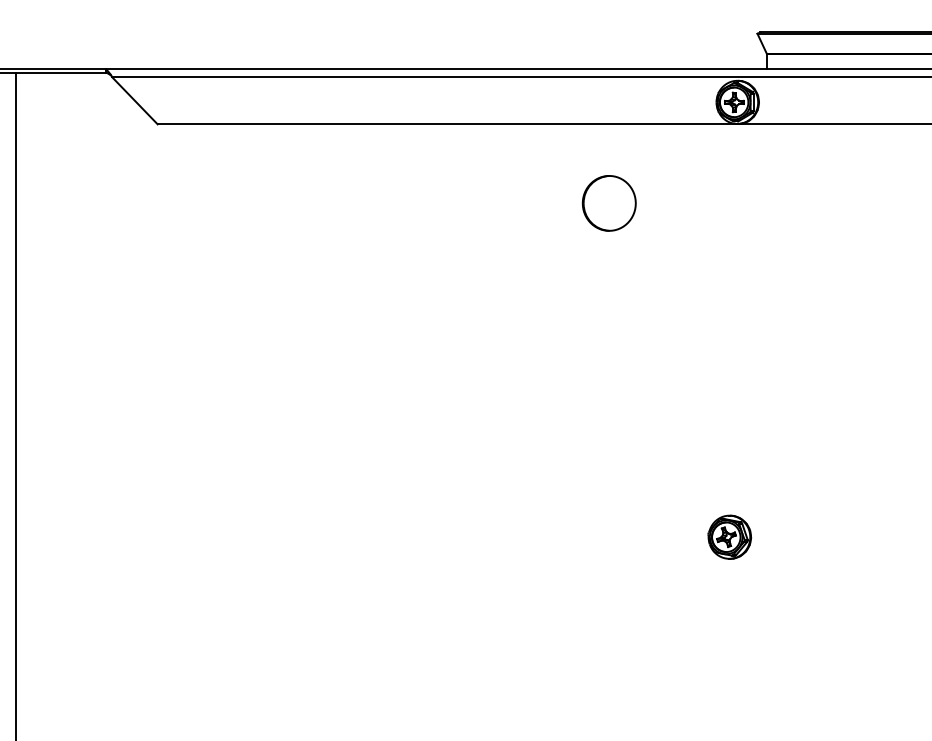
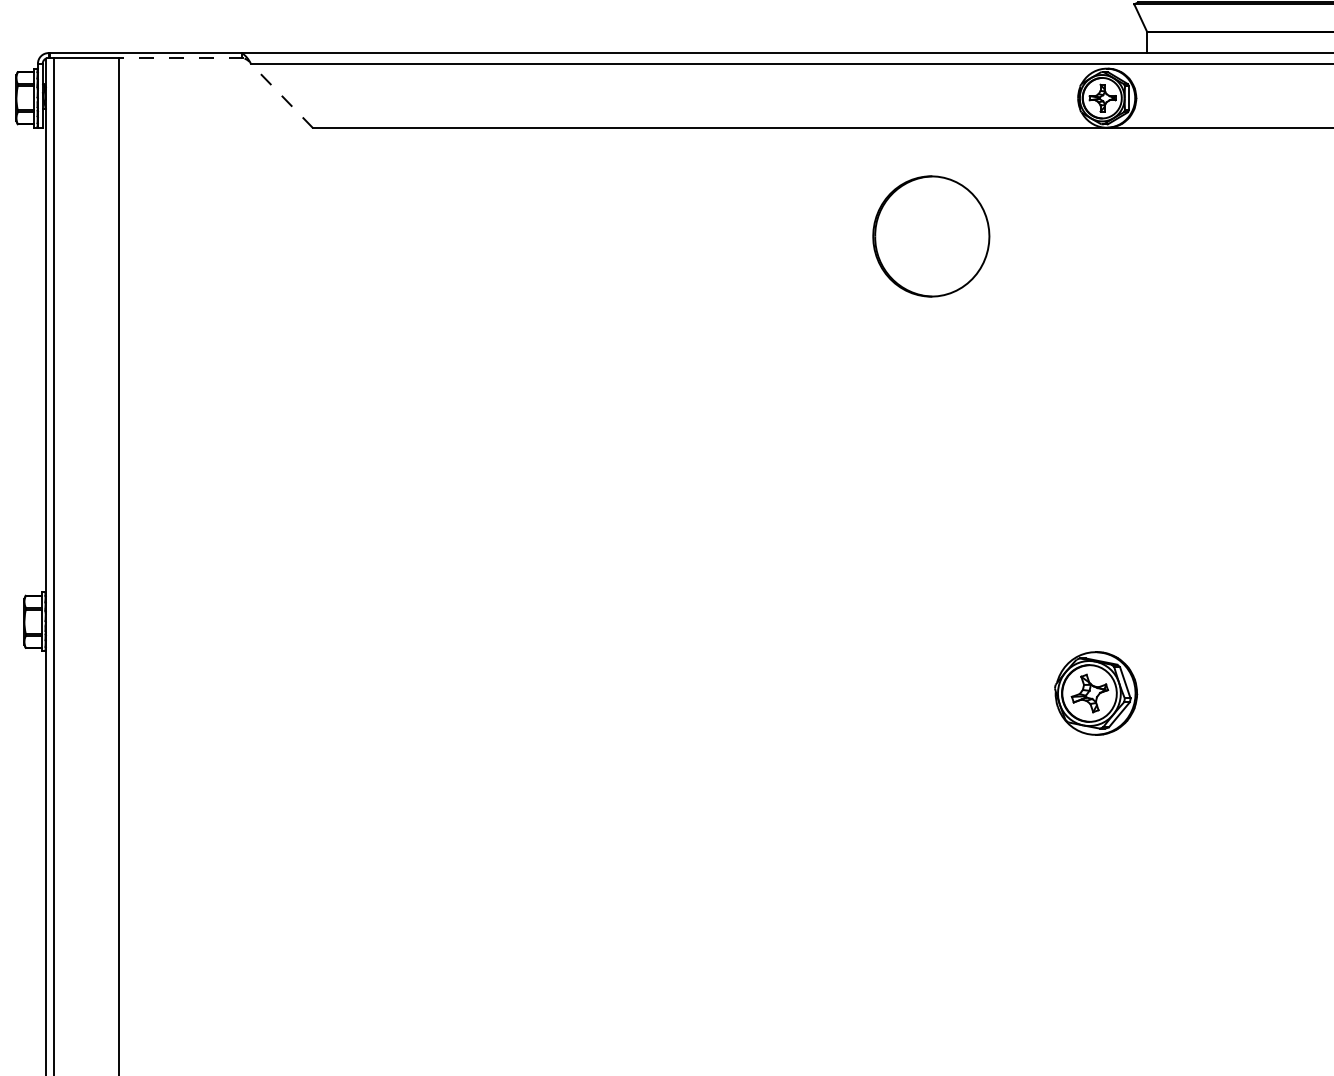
line: (61, 72) -> (181, 57), solid -> dashed
line: (135, 101) -> (282, 96), solid -> dashed
part: (609, 203) -> (931, 236), size x1.6
part: (729, 537) -> (1096, 693), size x1.4

